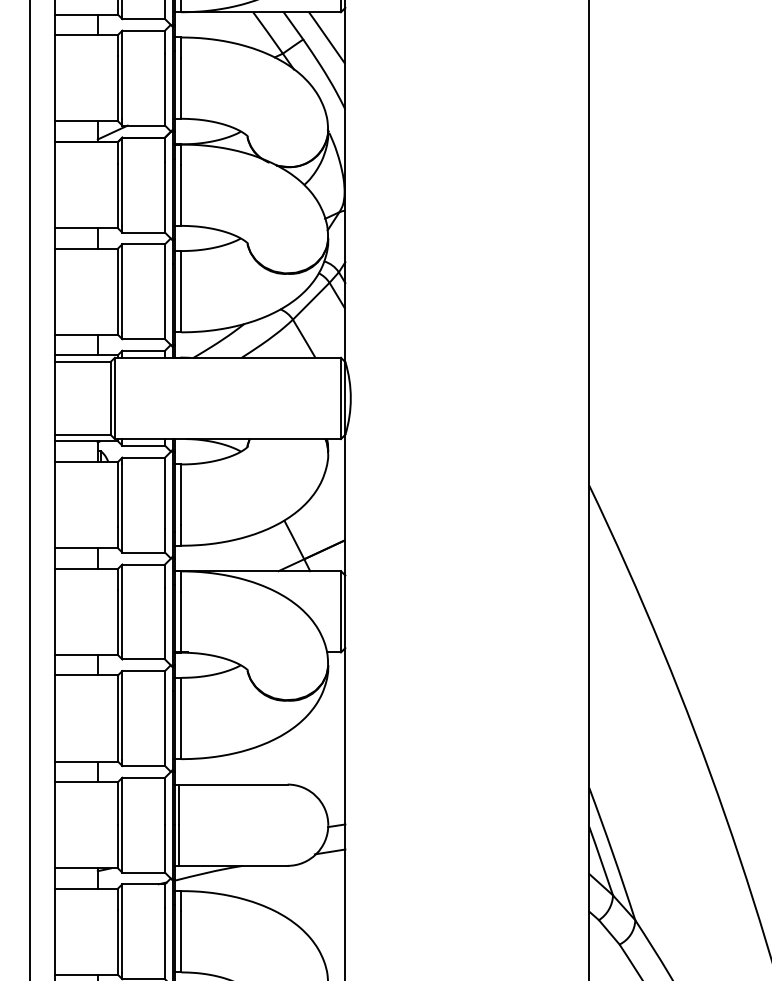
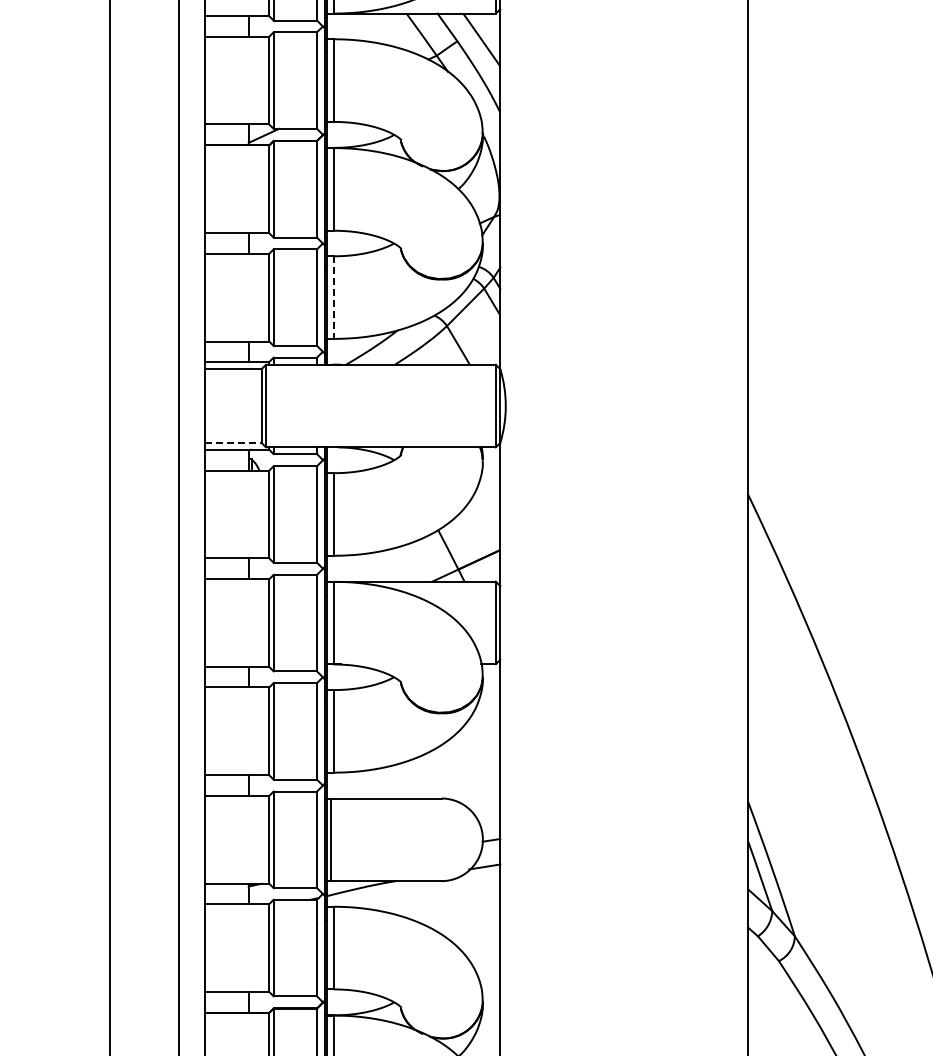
line: (181, 292) -> (333, 298), solid -> dashed
line: (82, 434) -> (233, 442), solid -> dashed

